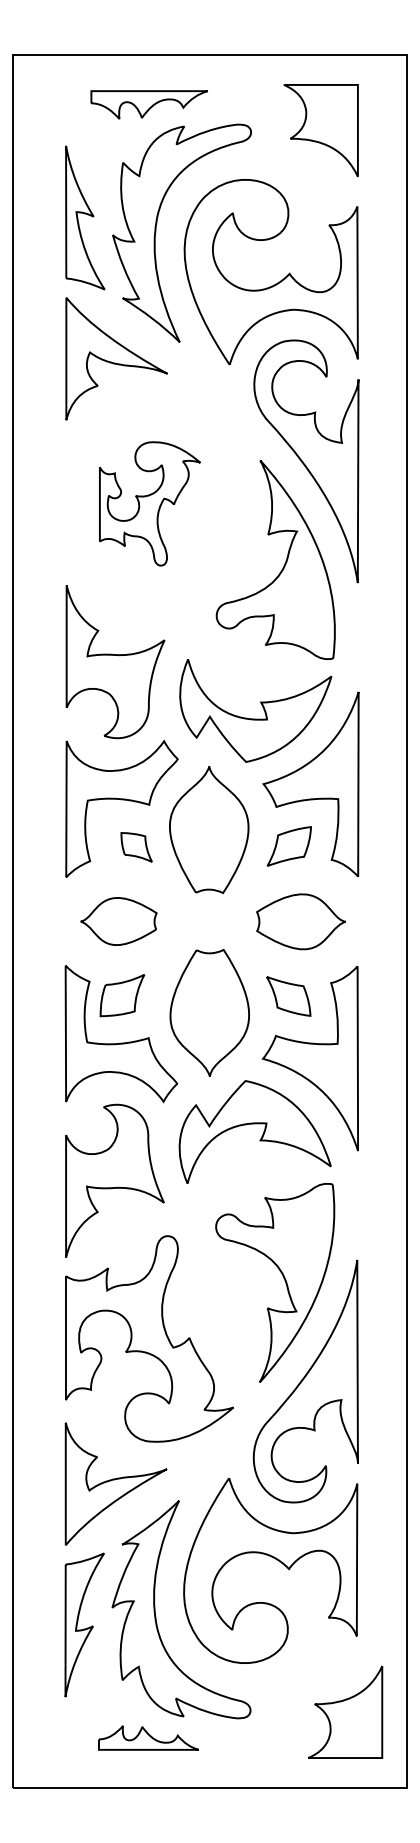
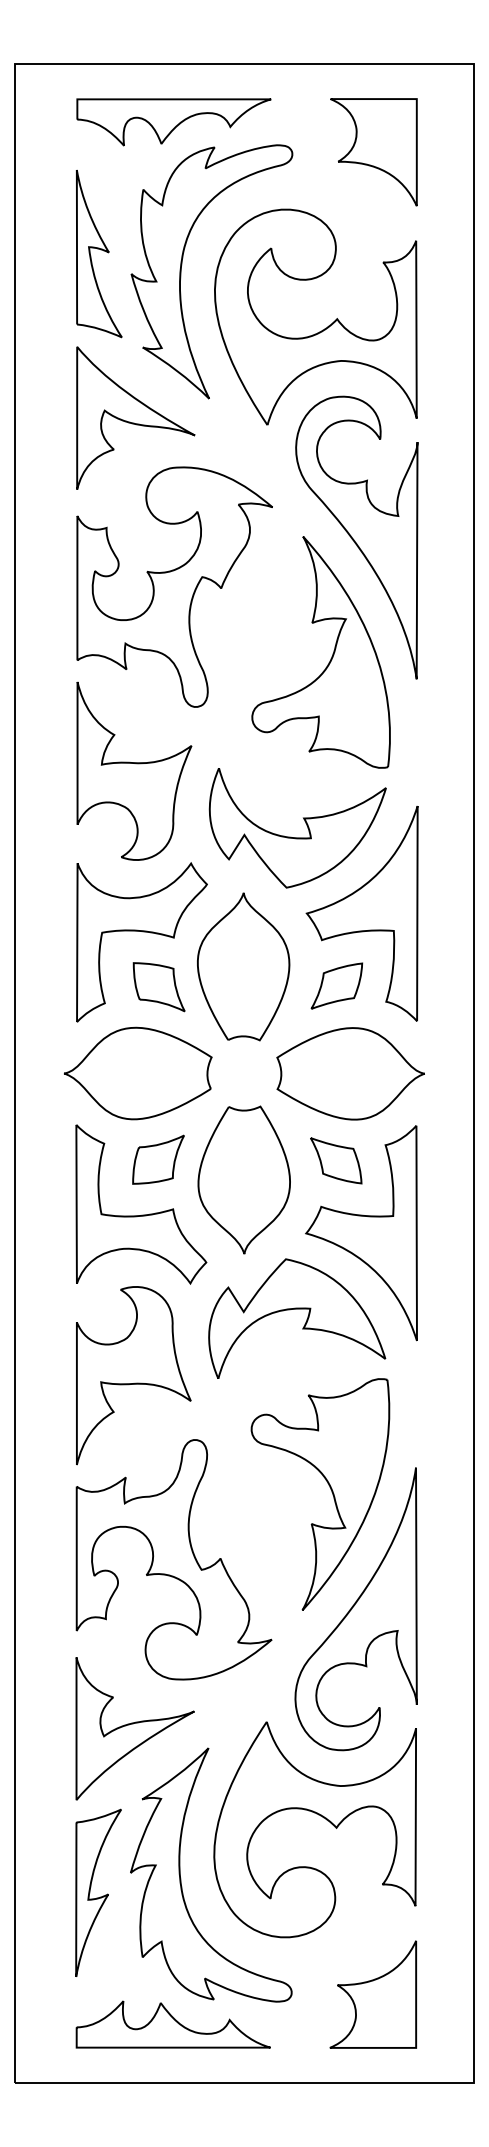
part: (149, 105) -> (173, 122), size x1.43
part: (149, 503) -> (174, 586), size x1.67
part: (136, 847) -> (158, 987), size x1.43
part: (118, 921) -> (138, 1073), size x1.67
part: (301, 921) -> (350, 1073), size x1.43
part: (122, 995) -> (158, 1159), moved
part: (345, 1712) -> (373, 1994), moved
part: (148, 1737) -> (172, 2024), size x1.67

